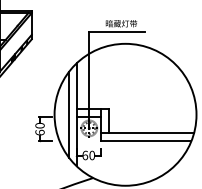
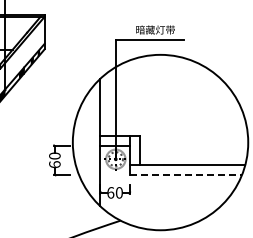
line: (68, 114) -> (90, 142), removed
line: (146, 141) -> (186, 175), solid -> dashed

